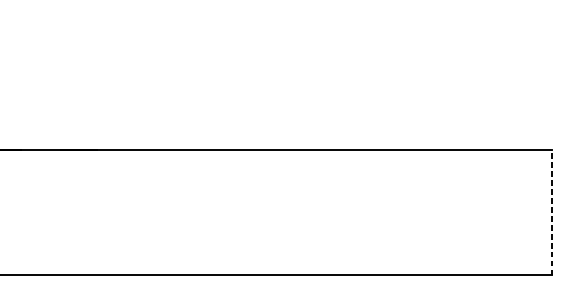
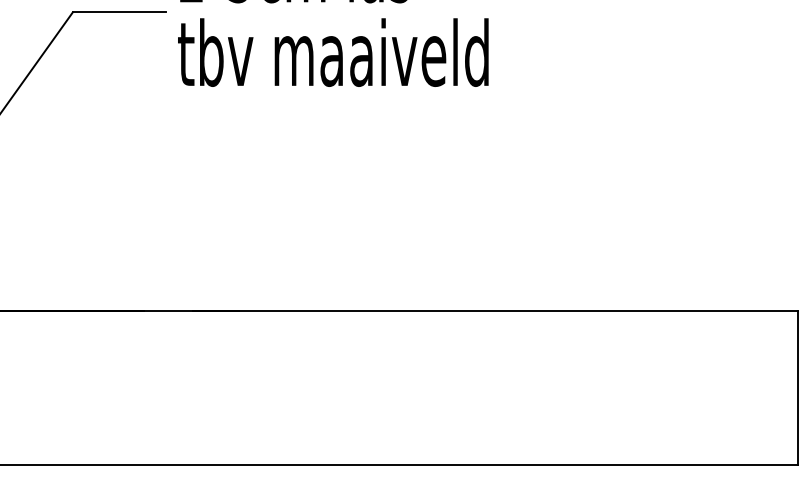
line: (552, 212) -> (797, 387), dashed -> solid

